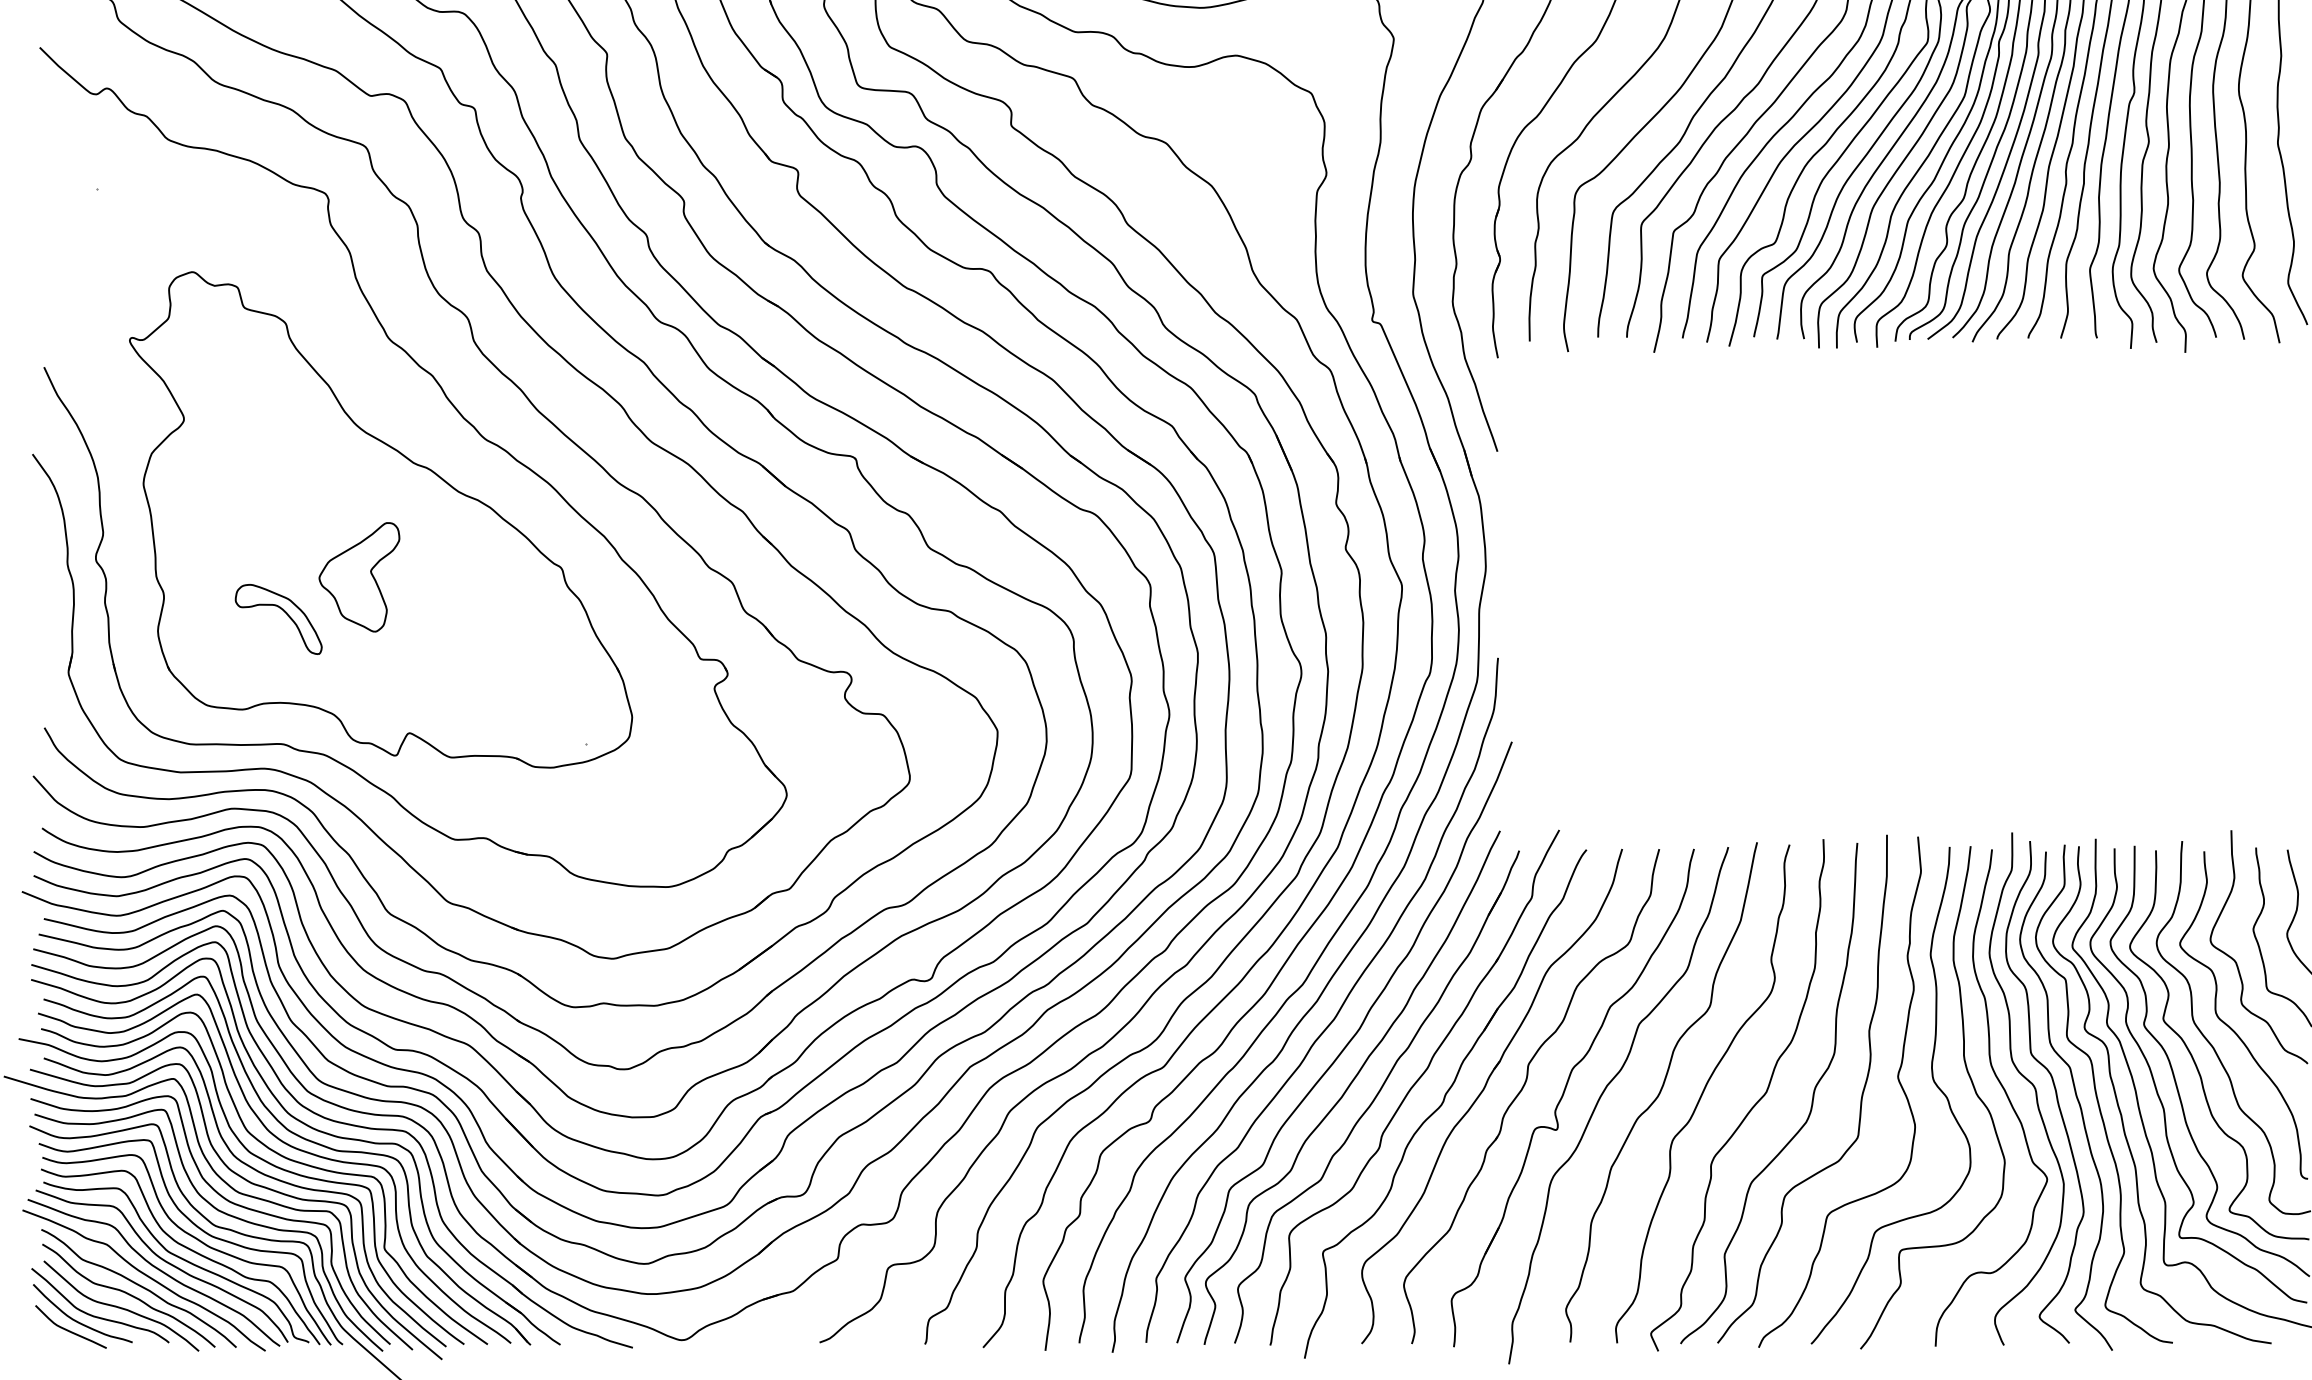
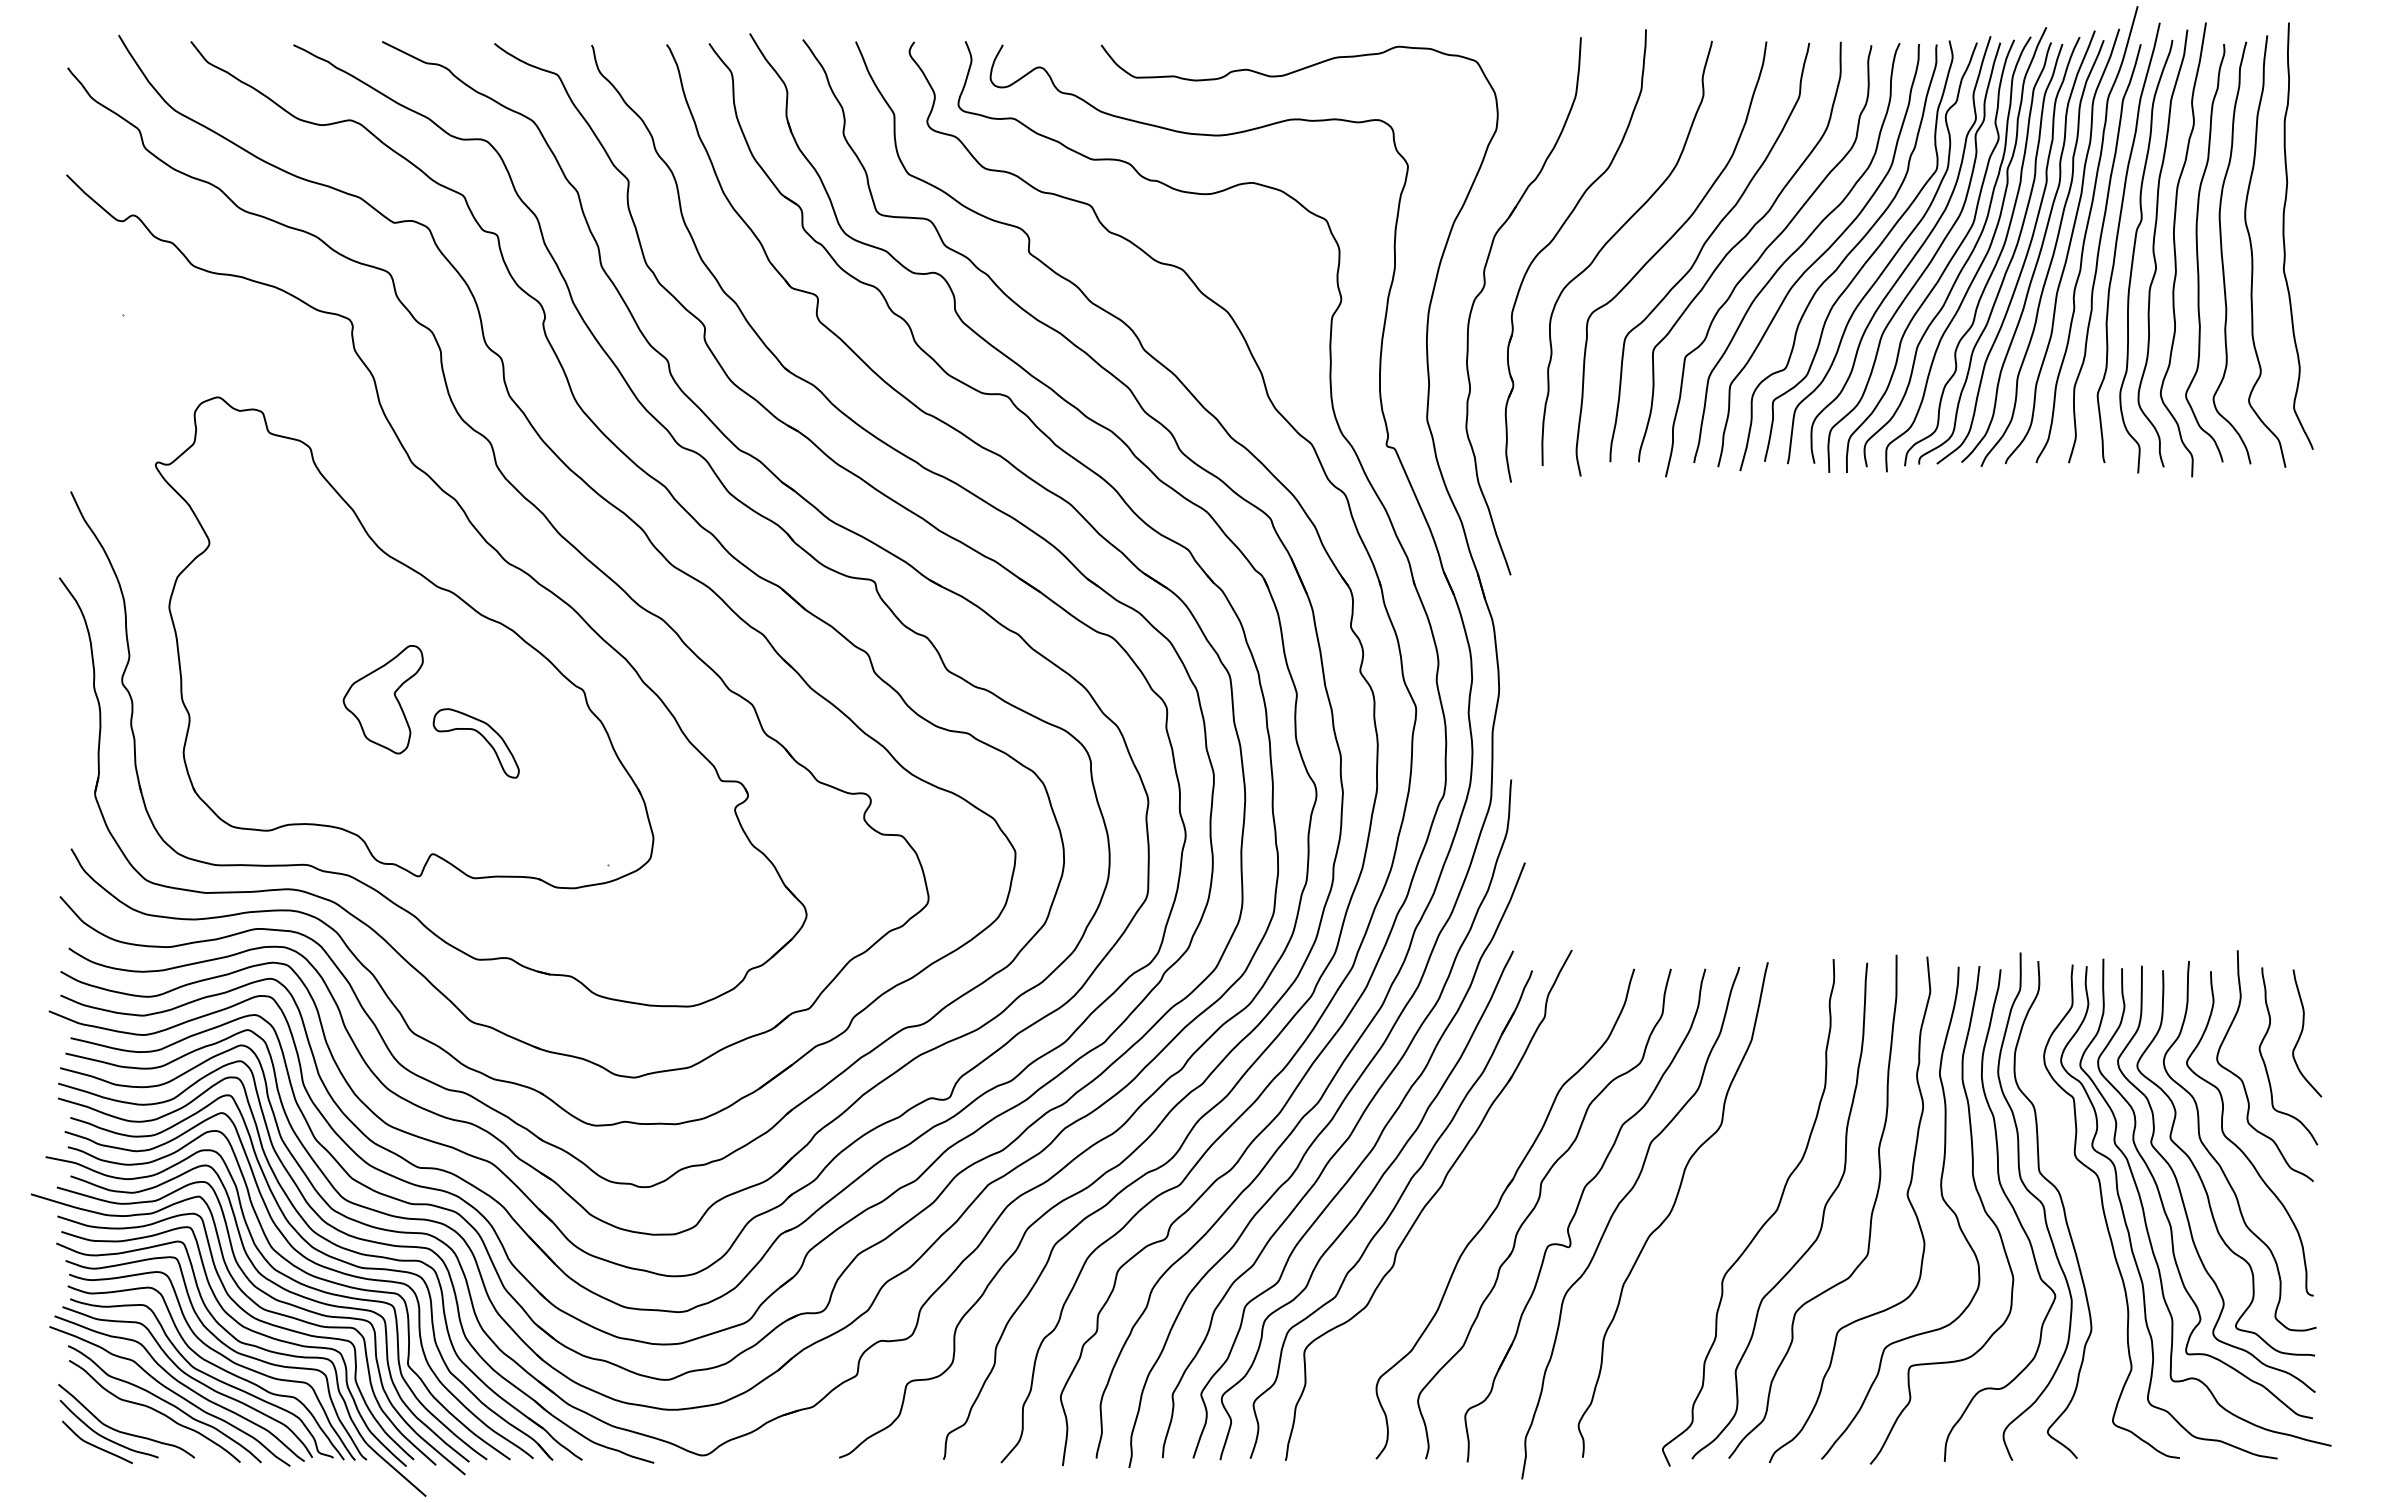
part: (283, 612) -> (481, 736), moved
curve: (1702, 1093) -> (1713, 1211), removed
curve: (2075, 1096) -> (2083, 1214), removed
part: (1445, 1104) -> (1459, 1221), removed
curve: (121, 1306) -> (147, 1422), removed

